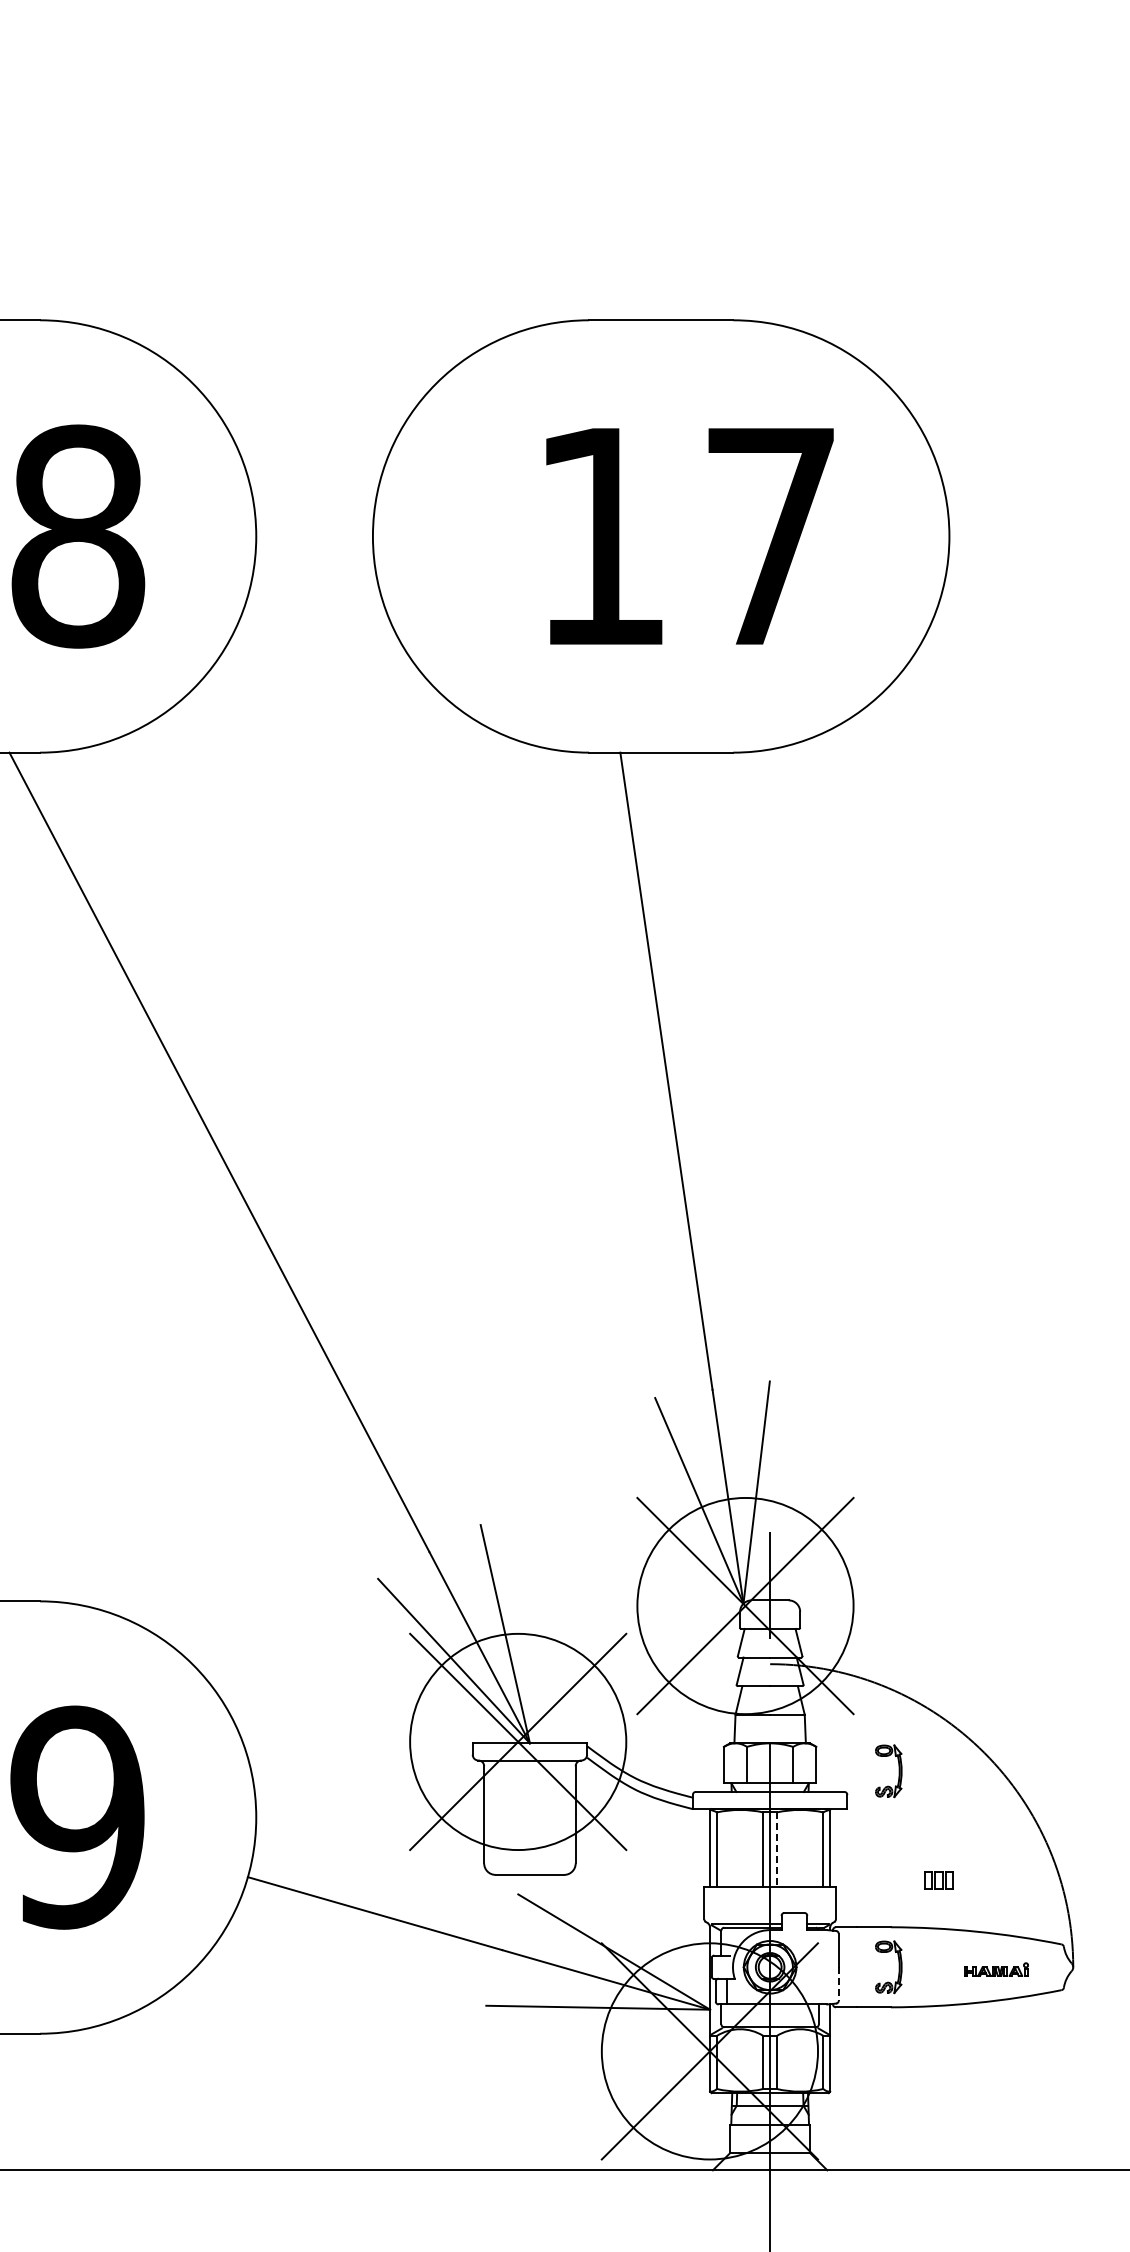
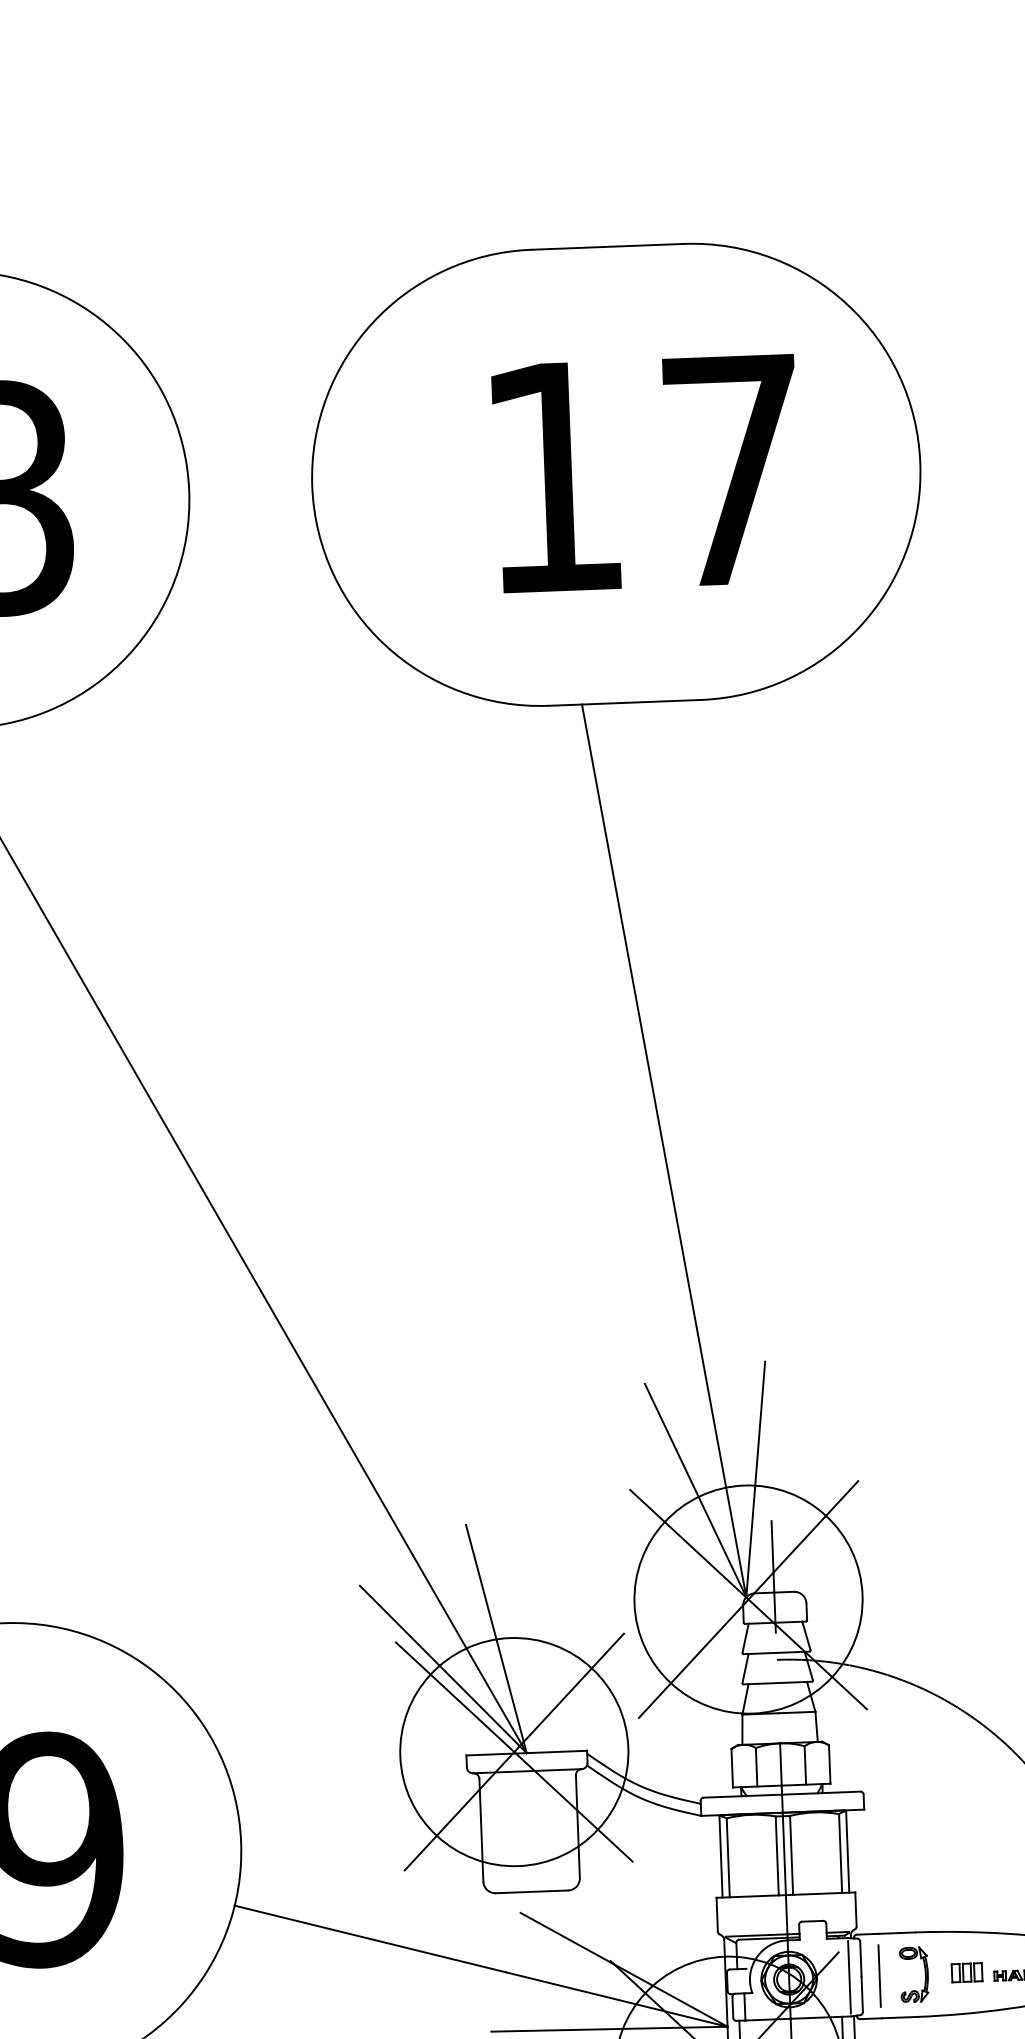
part: (898, 1771) -> (916, 1767), removed
line: (776, 1850) -> (791, 1856), dashed -> solid
part: (938, 1880) -> (966, 1972), moved
line: (827, 1966) -> (849, 1976), added
line: (855, 1967) -> (879, 1976), added
line: (838, 1984) -> (861, 1994), dashed -> solid

